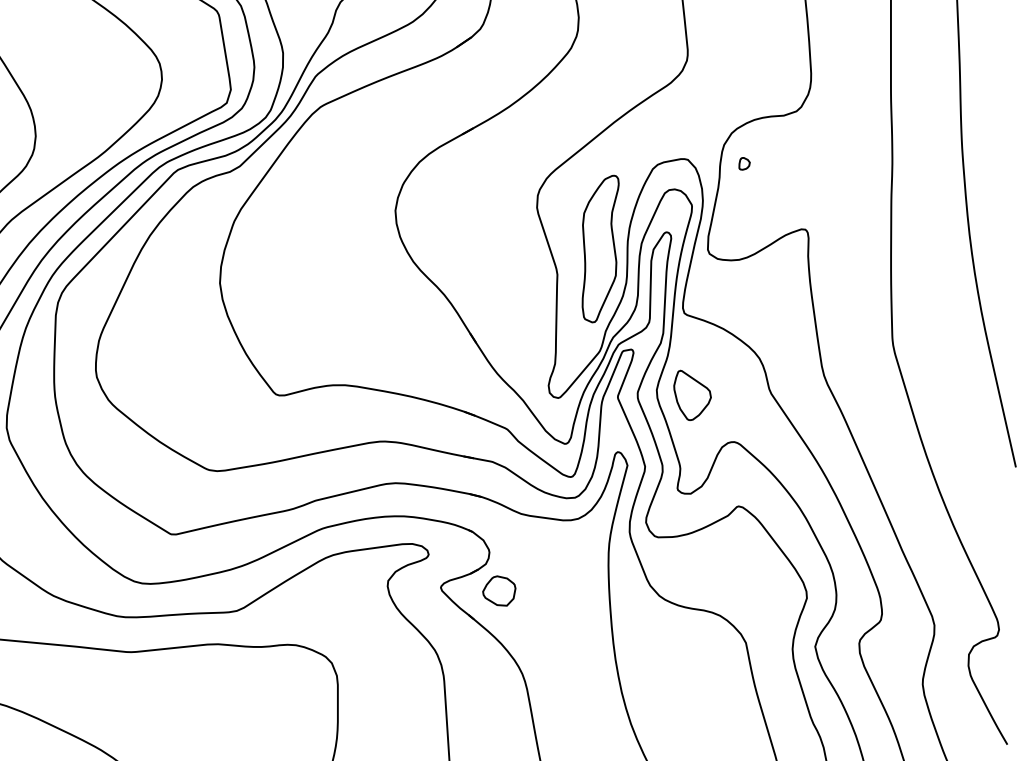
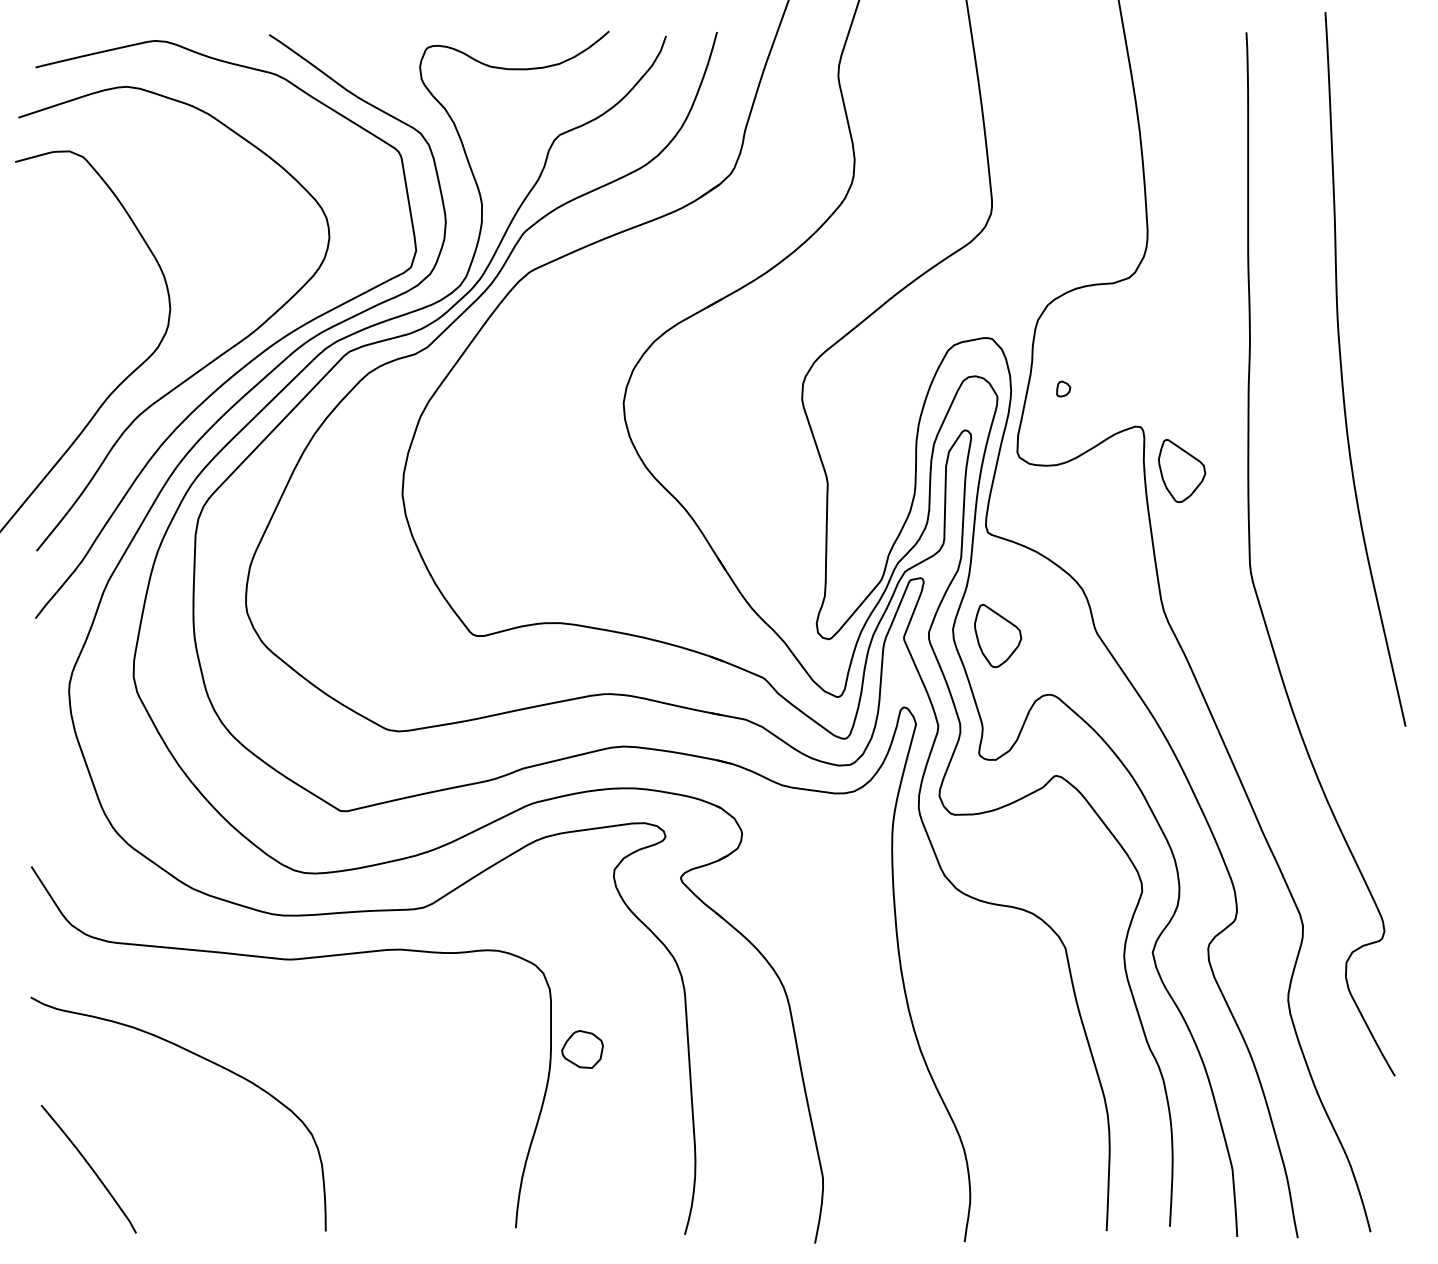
part: (744, 163) -> (1063, 388), moved
part: (600, 249) -> (881, 451), removed
part: (838, 264) -> (1182, 470), added
part: (499, 591) -> (582, 1049), moved

